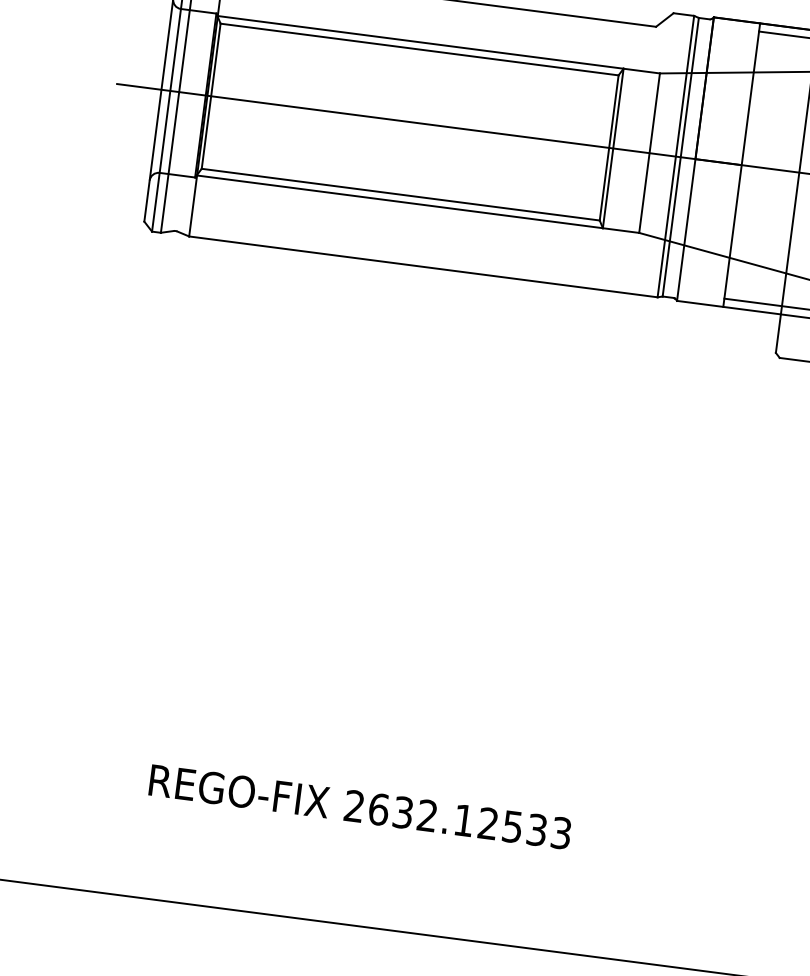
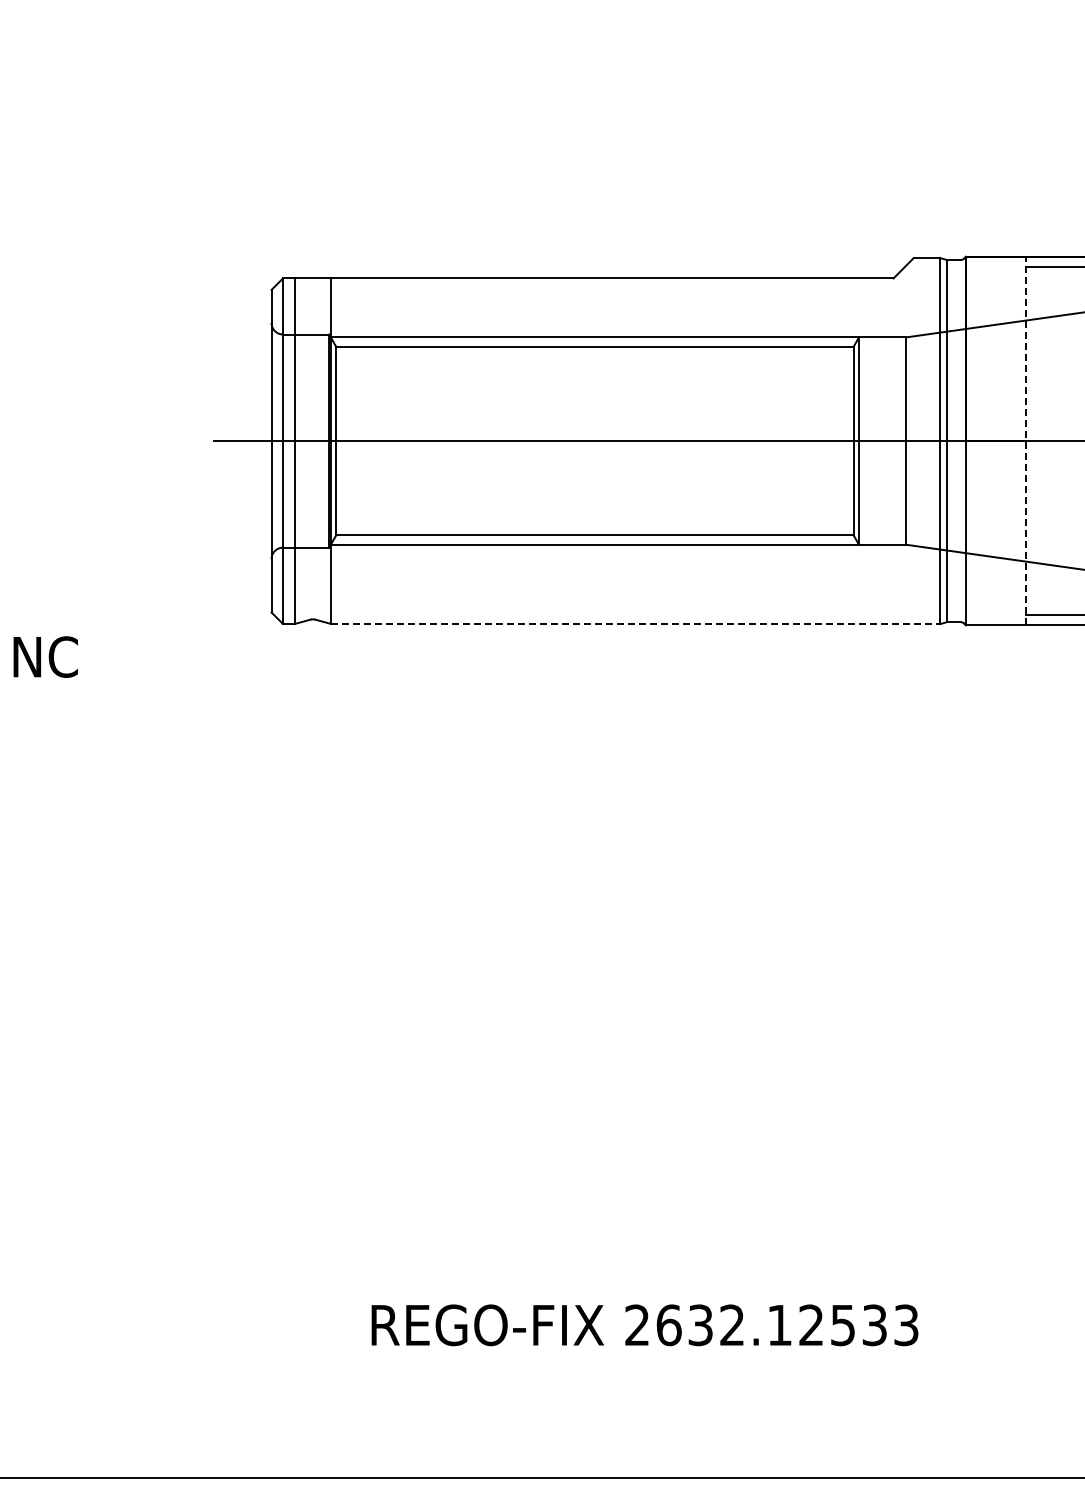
line: (742, 164) -> (1026, 440), solid -> dashed
line: (423, 267) -> (635, 624), solid -> dashed

